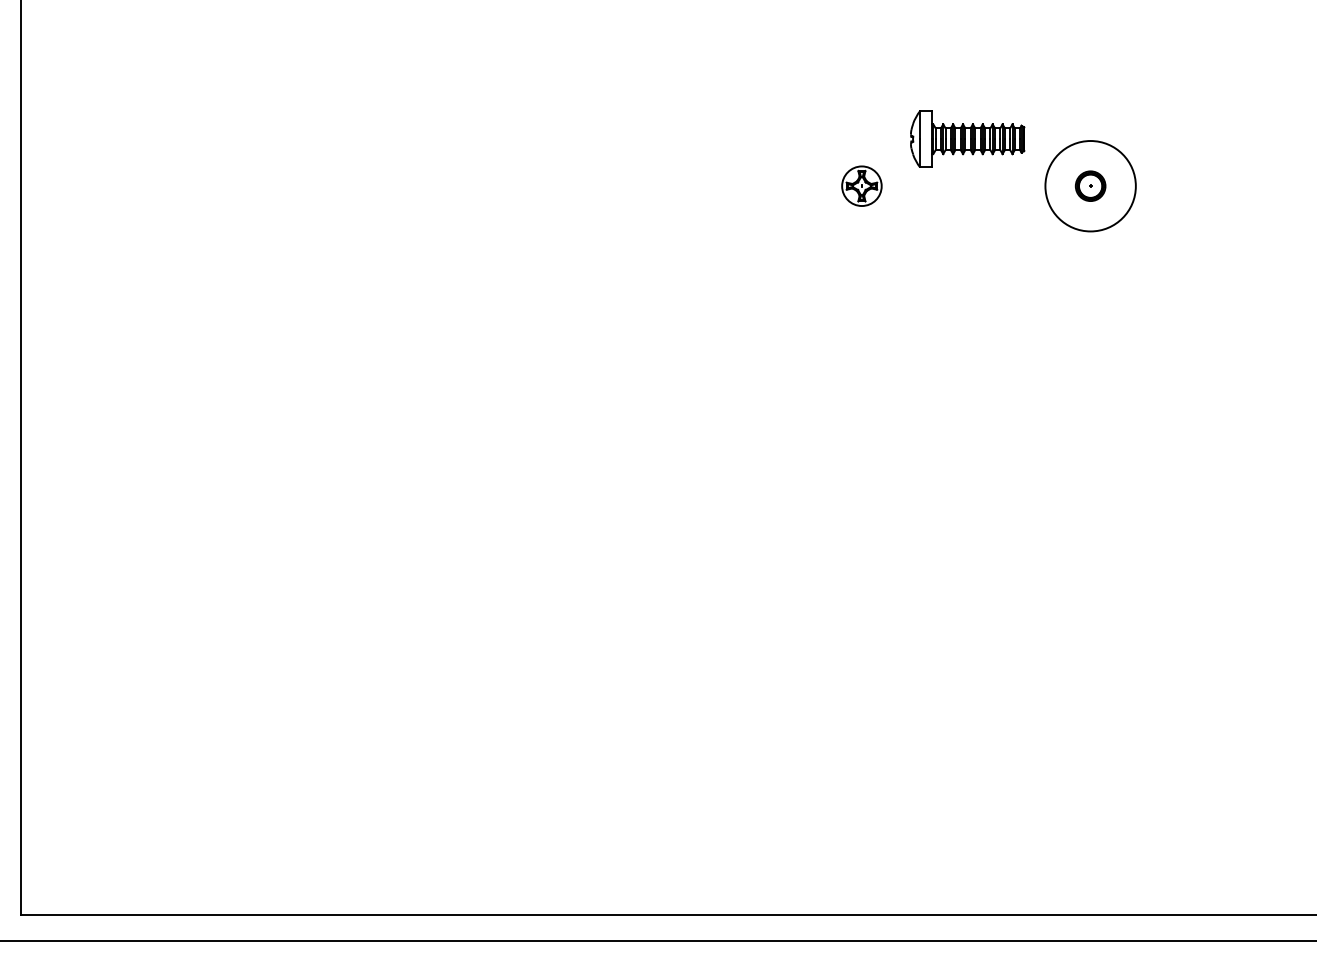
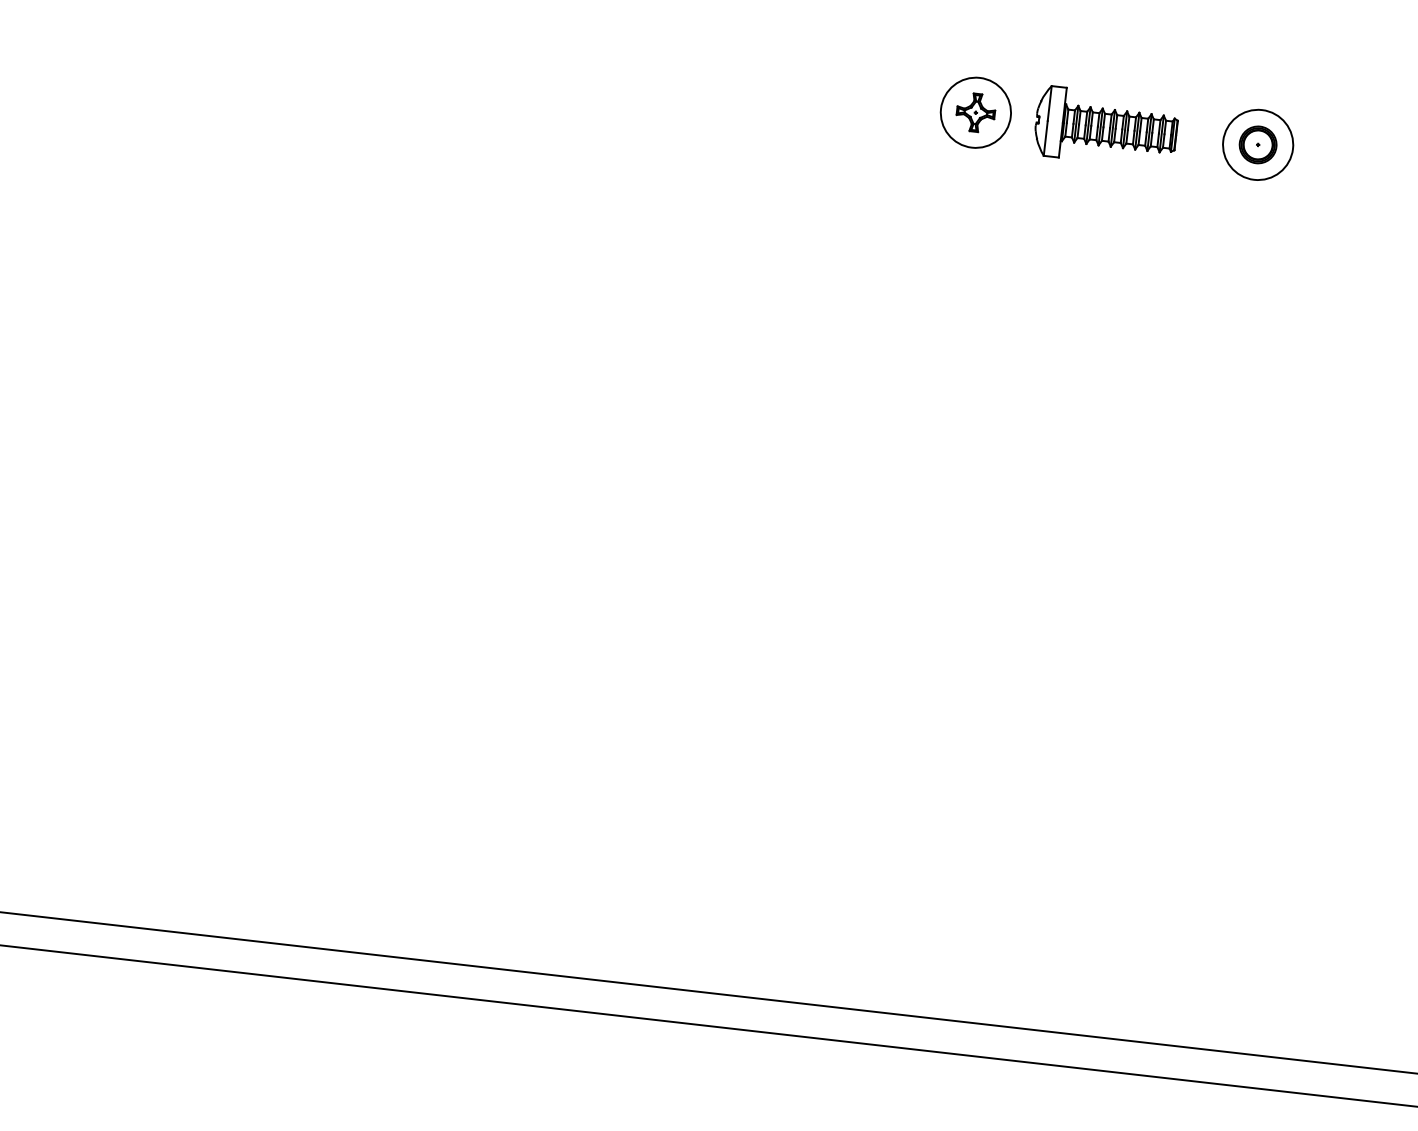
part: (967, 138) -> (1106, 126), moved
circle: (861, 185) -> (975, 111), size x1.43
circle: (1090, 185) -> (1258, 144), size x0.62

